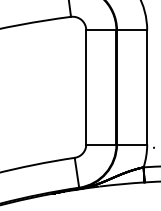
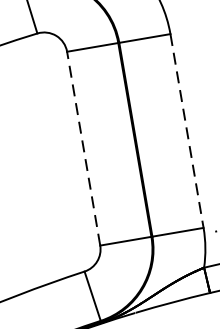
line: (86, 86) -> (83, 147), solid -> dashed
line: (147, 87) -> (187, 131), solid -> dashed

